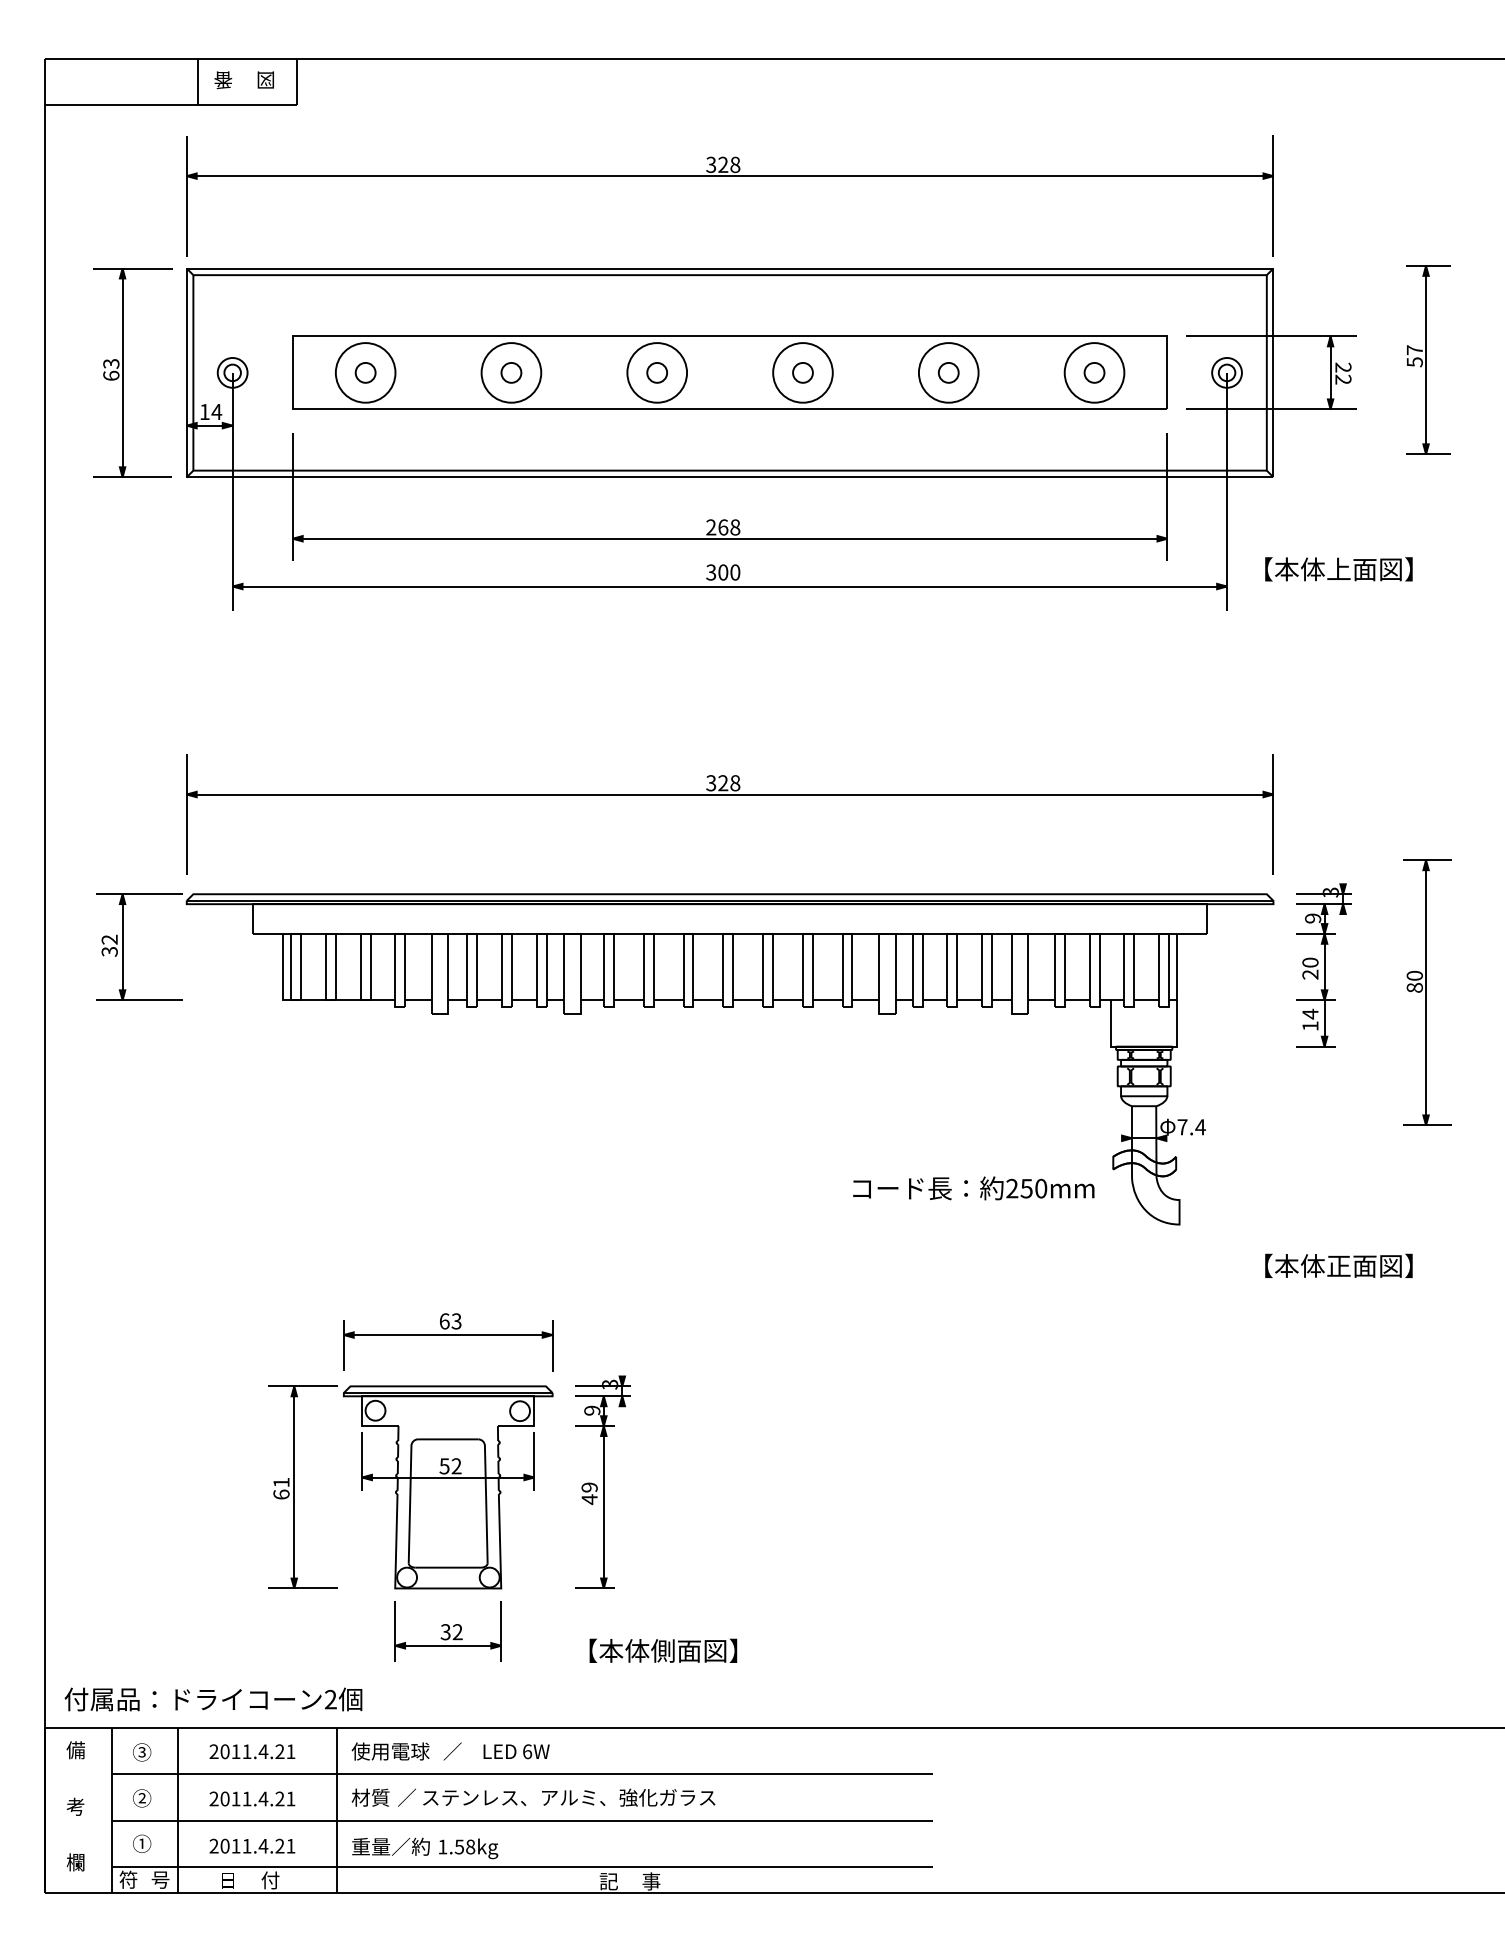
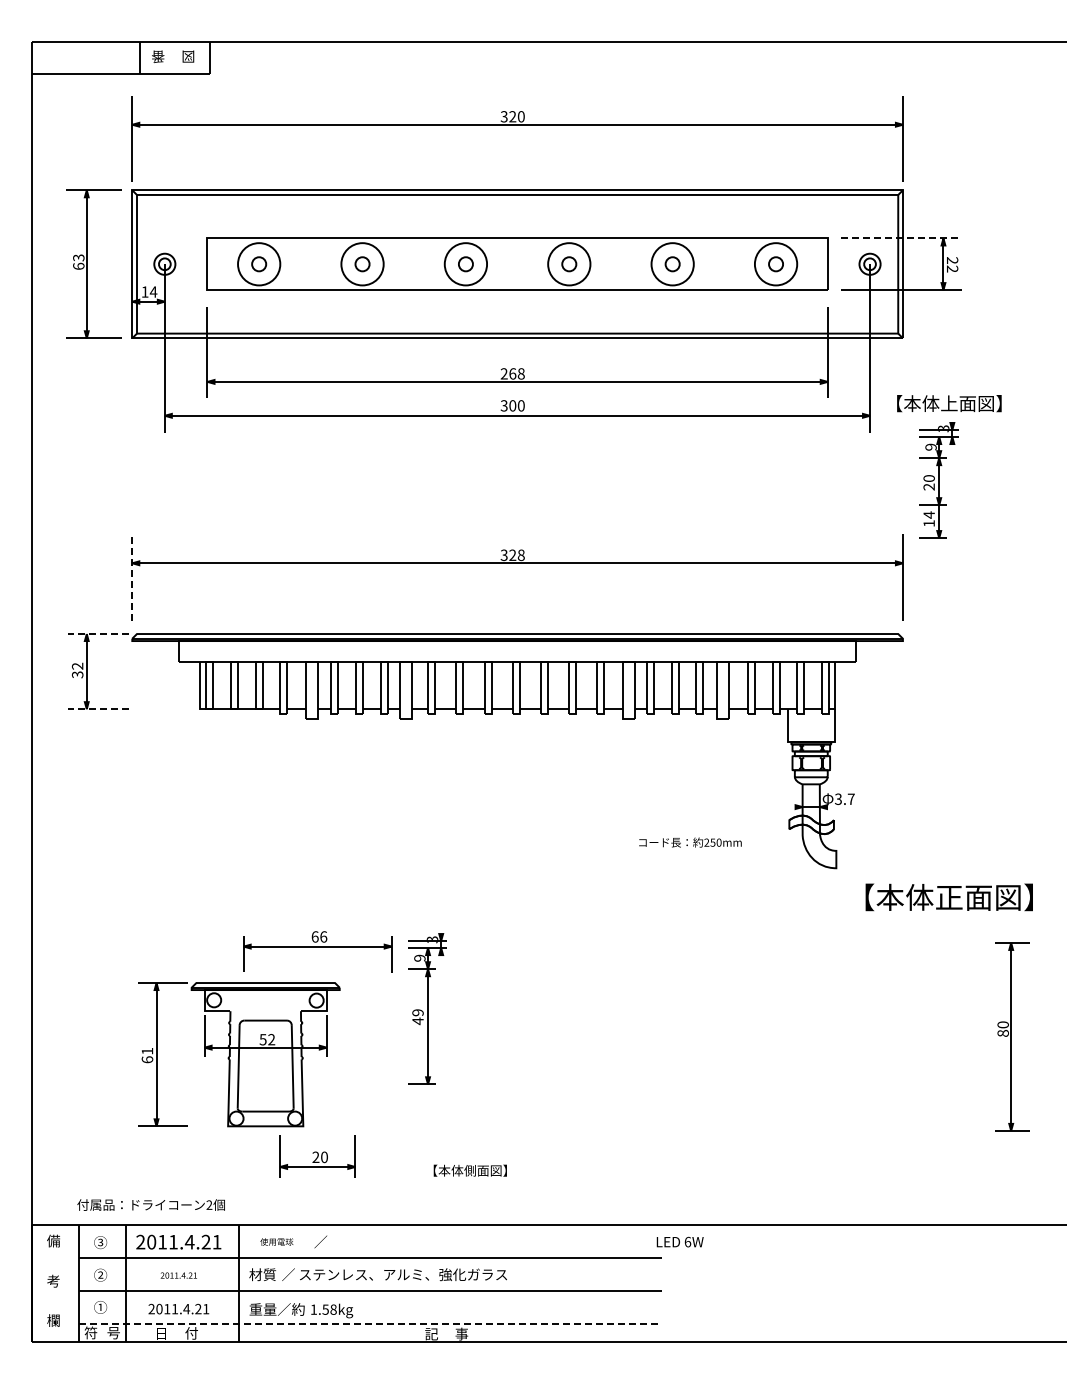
text: (734, 164) -> (520, 116), 328 -> 320
line: (1271, 336) -> (901, 238), solid -> dashed
part: (1427, 359) -> (1012, 254), removed
line: (187, 814) -> (132, 577), solid -> dashed
line: (139, 894) -> (98, 634), solid -> dashed
part: (1323, 965) -> (938, 480), moved
part: (1427, 992) -> (1012, 1036), moved
line: (139, 1000) -> (98, 709), solid -> dashed
text: (1192, 1127) -> (845, 799), 7.4 -> 3.7
part: (973, 1188) -> (690, 842), size x0.6
part: (1339, 1265) -> (949, 897), size x1.6
text: (456, 1320) -> (323, 936), 63 -> 66
part: (603, 1481) -> (427, 1008), moved
part: (411, 1487) -> (239, 1054), moved
text: (450, 1632) -> (319, 1157), 32 -> 20
part: (663, 1650) -> (470, 1170), size x0.7
part: (212, 1698) -> (150, 1204), size x0.7
part: (251, 1750) -> (178, 1241), size x1.4
part: (390, 1750) -> (276, 1241), size x0.6
part: (515, 1750) -> (679, 1241), moved
part: (251, 1798) -> (178, 1275), size x0.6
line: (522, 1866) -> (370, 1323), solid -> dashed

